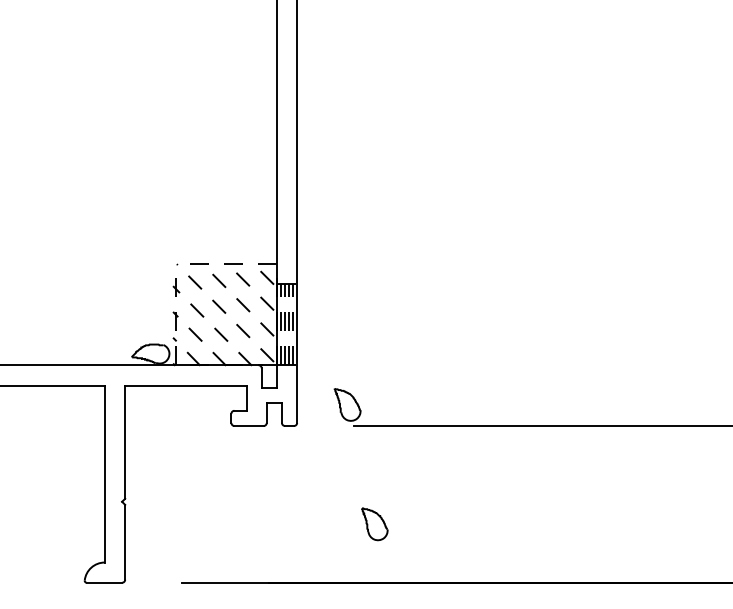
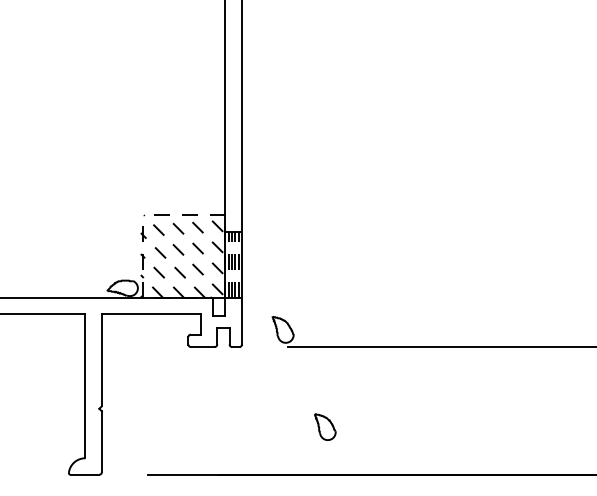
part: (375, 523) -> (325, 426), moved

